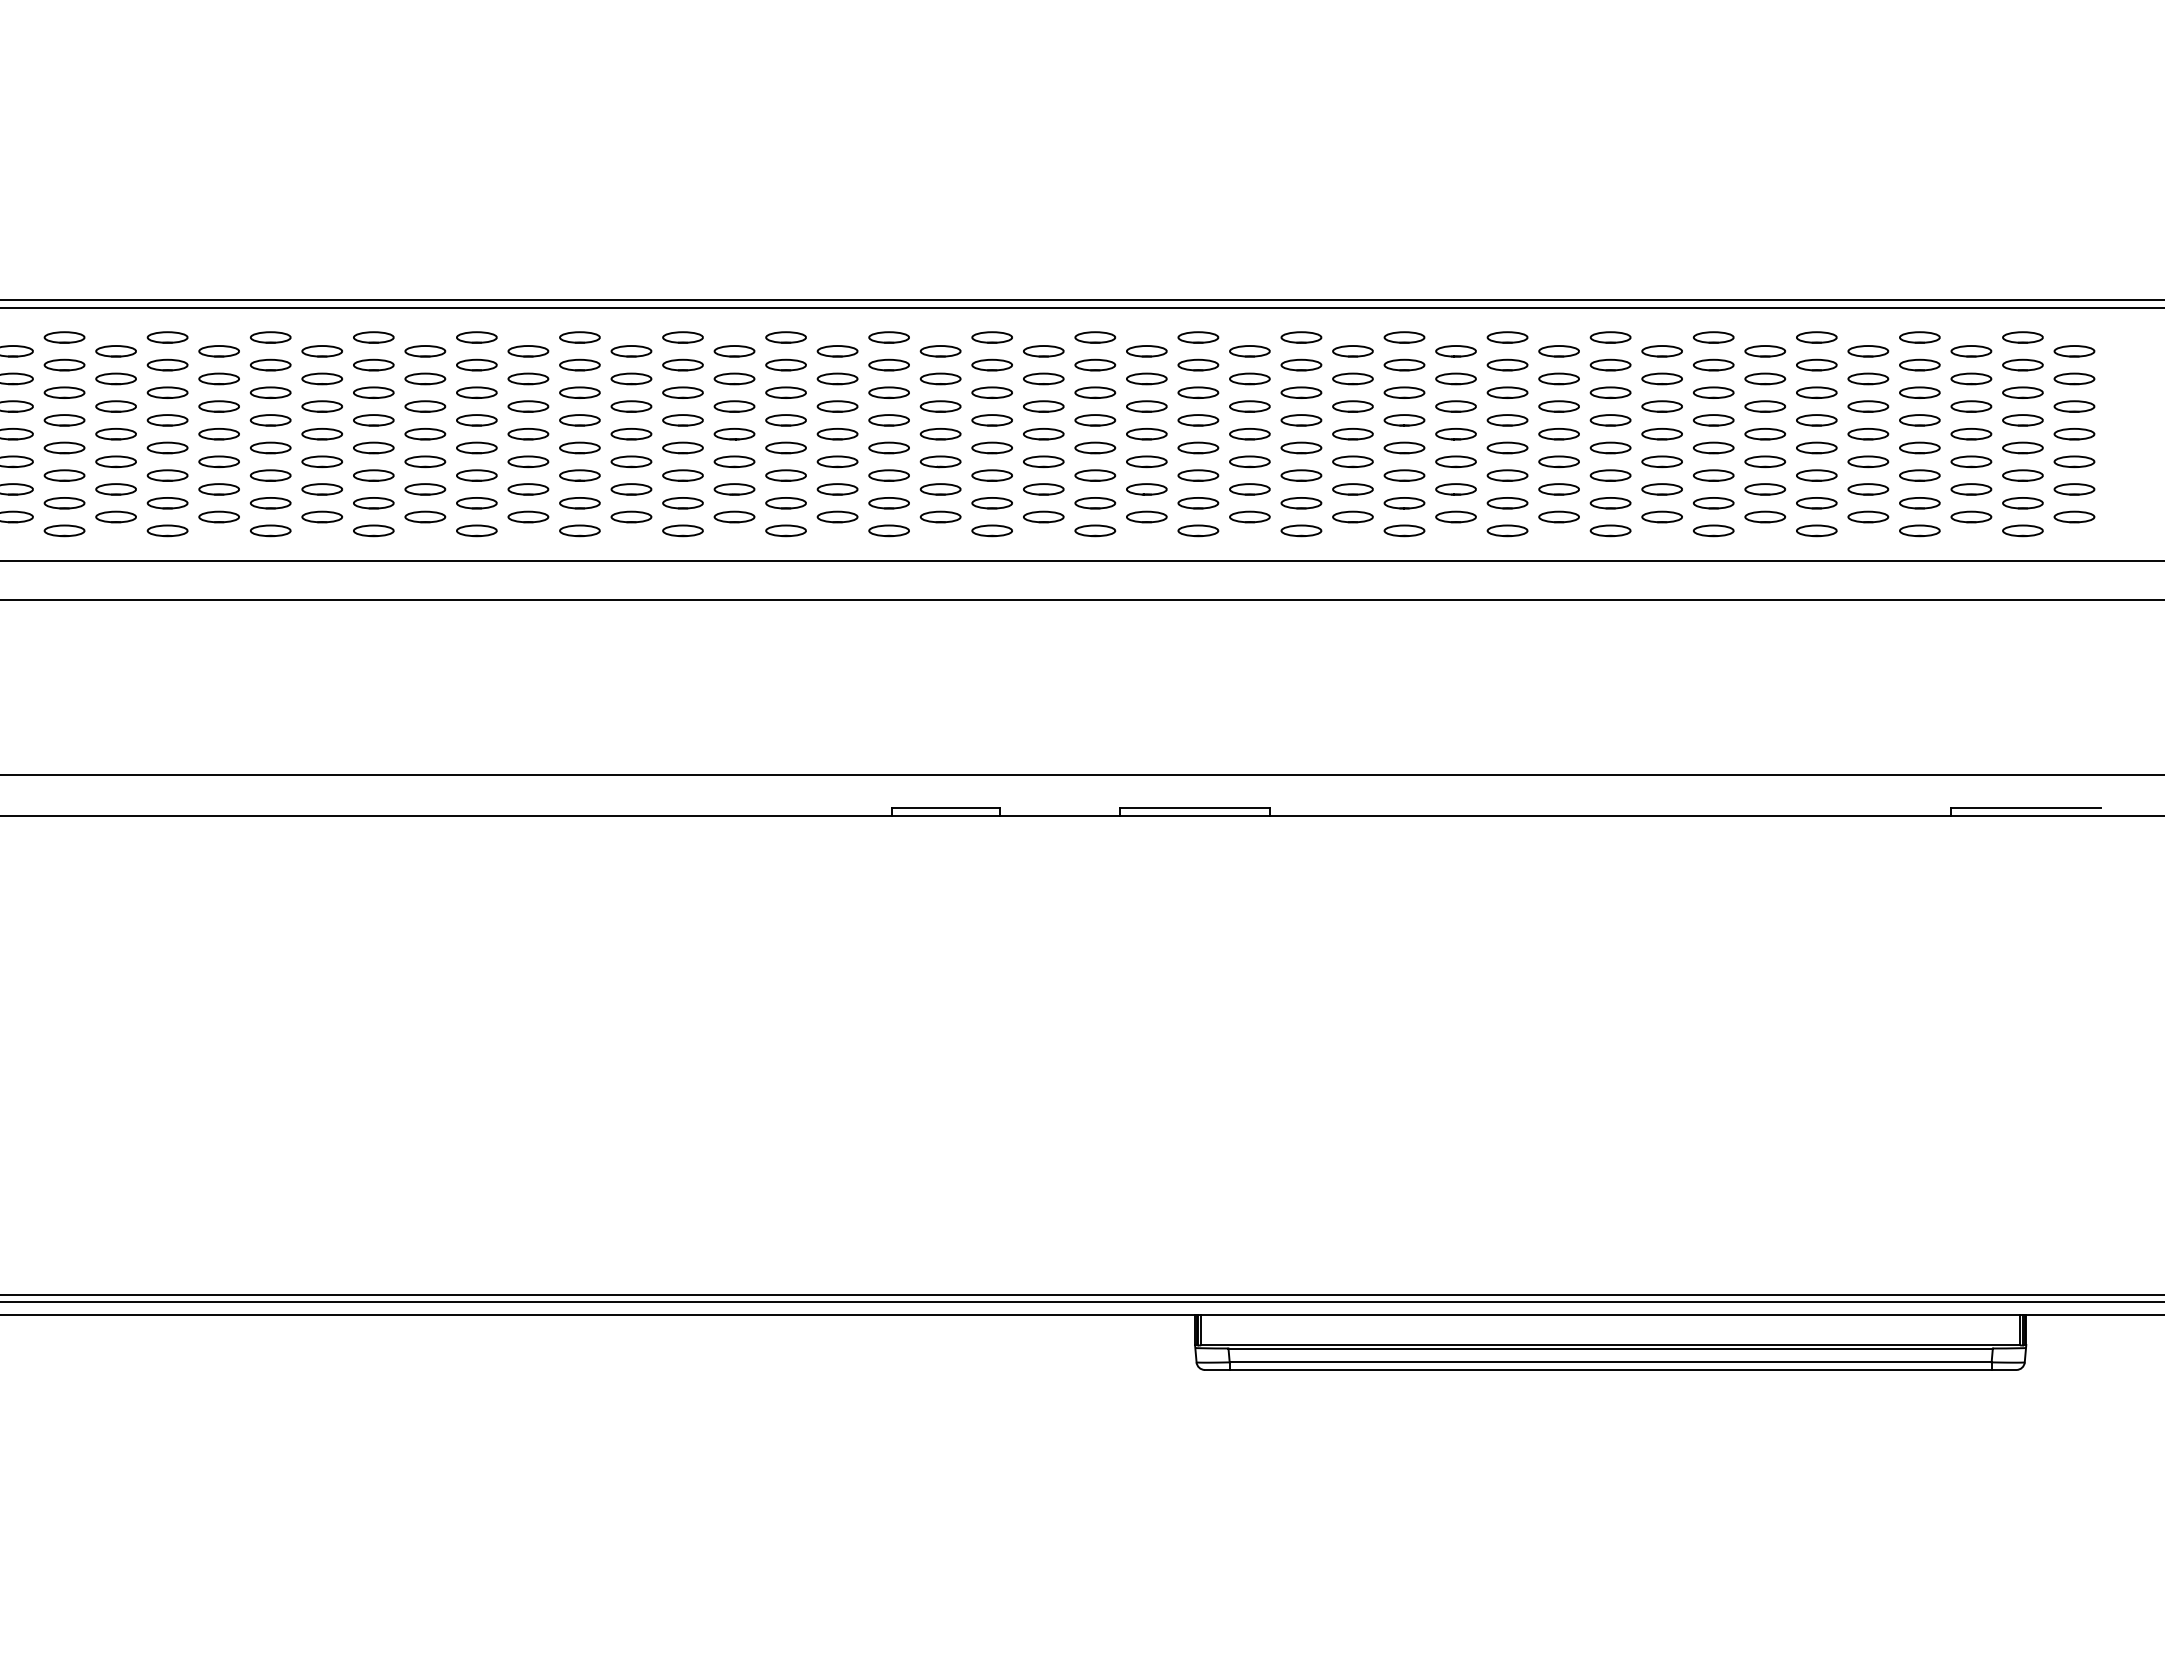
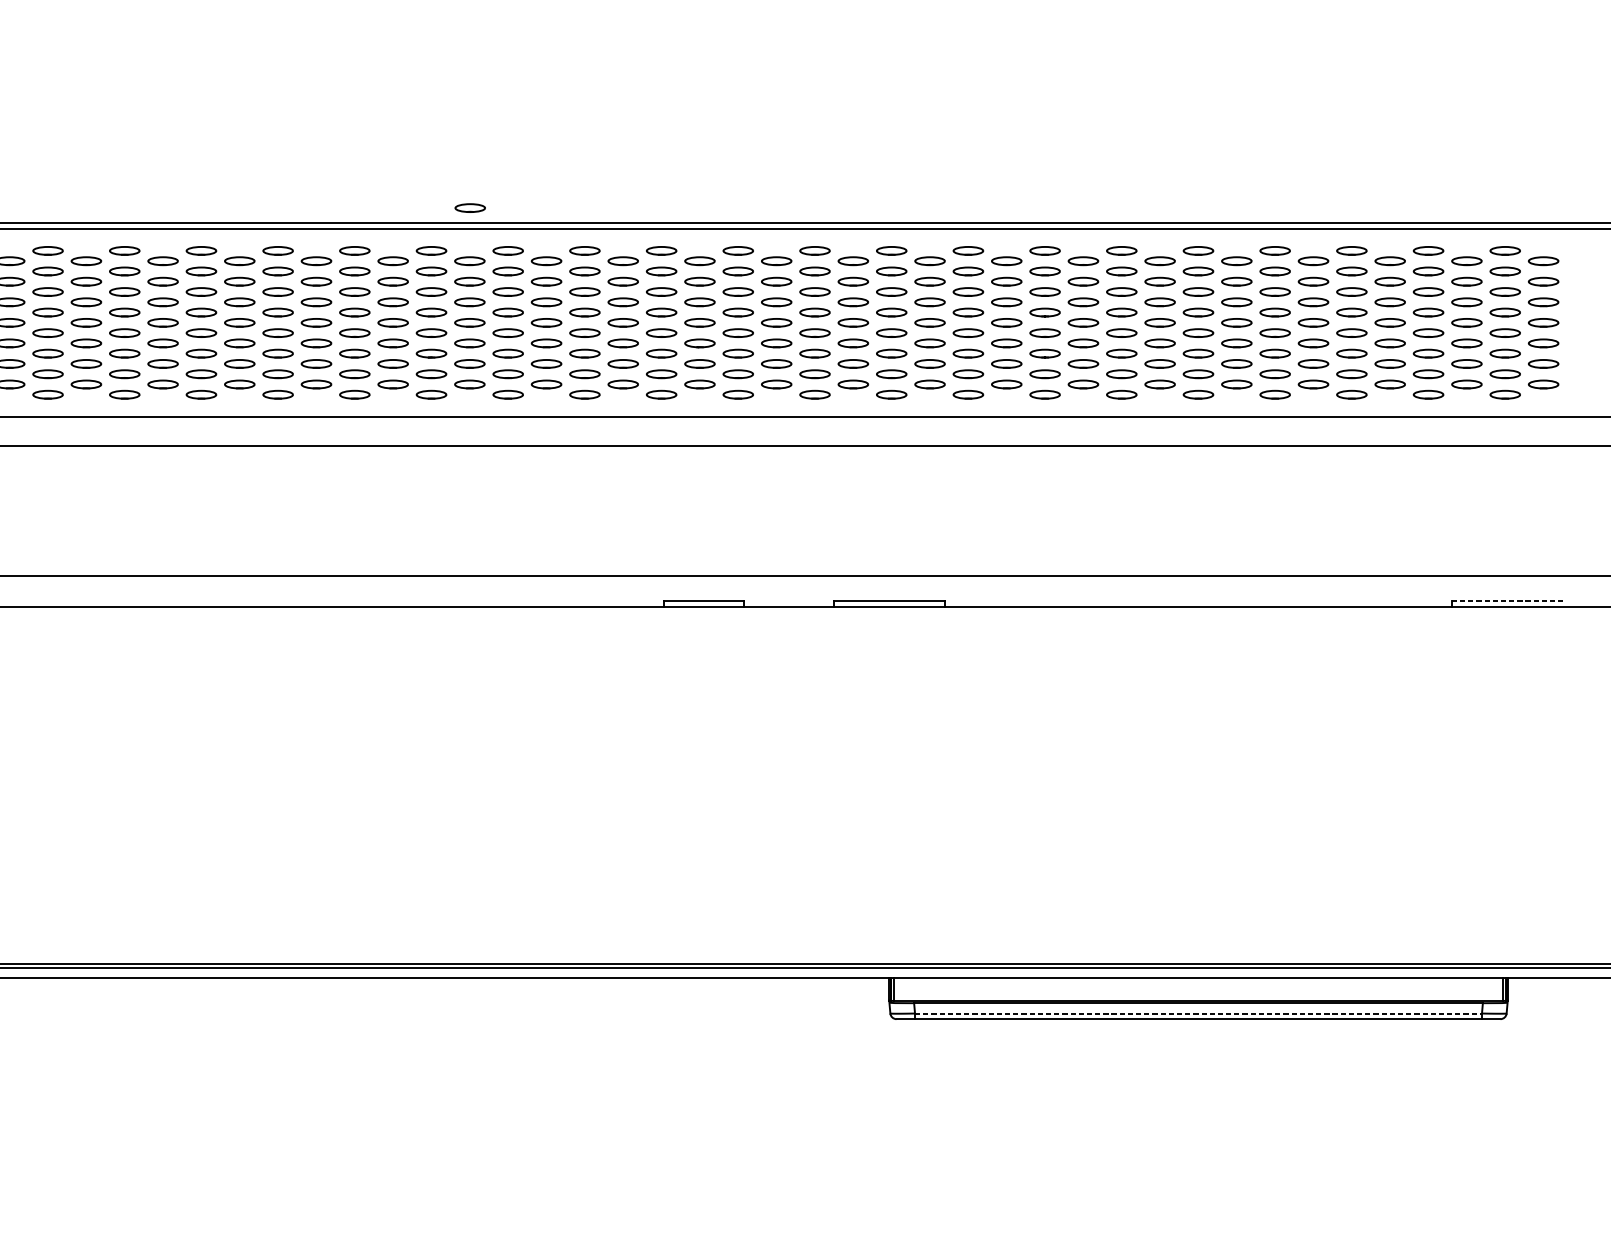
part: (631, 279) -> (469, 207), added
line: (2026, 808) -> (1507, 601), solid -> dashed
line: (1610, 1362) -> (1198, 1013), solid -> dashed

